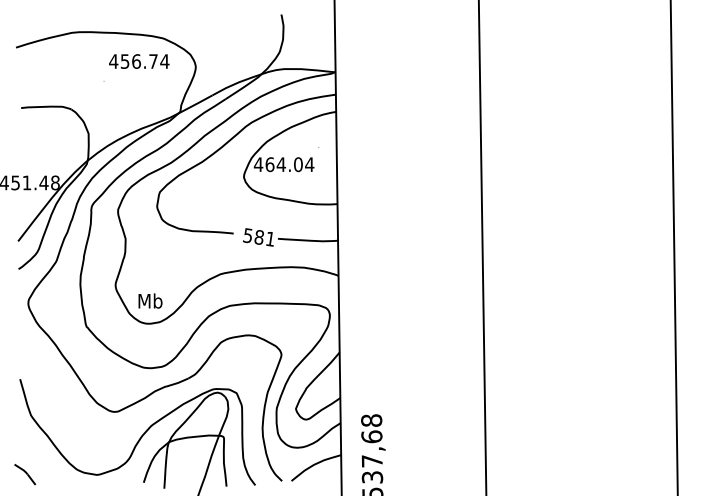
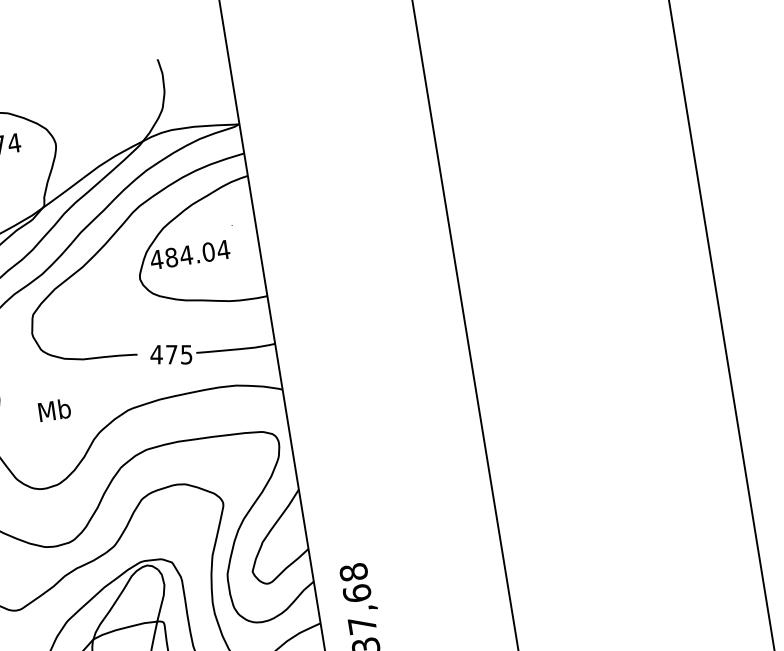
text: (269, 164) -> (170, 257), 464.04 -> 484.04
text: (258, 237) -> (170, 354), 581 -> 475
text: (150, 300) -> (54, 409), moved

